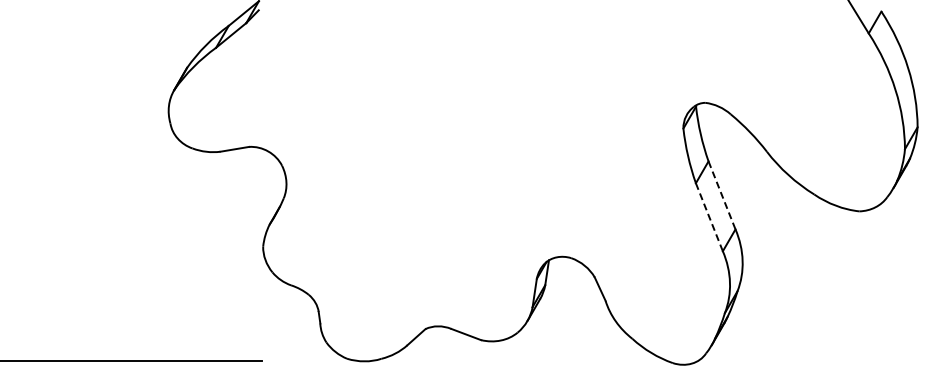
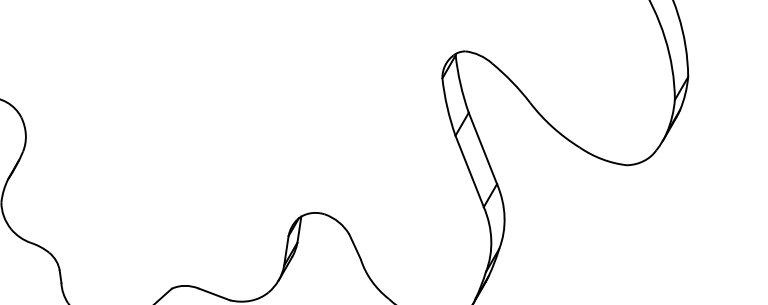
line: (722, 195) -> (483, 148), dashed -> solid
line: (709, 217) -> (469, 171), dashed -> solid

